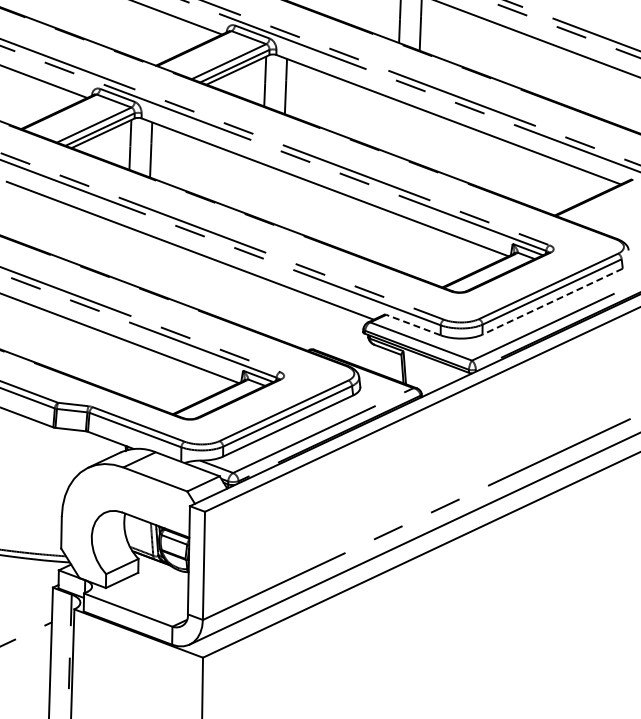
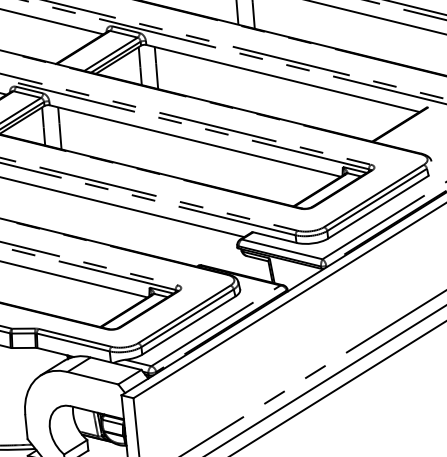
line: (552, 301) -> (378, 207), dashed -> solid
line: (413, 324) -> (274, 237), dashed -> solid

